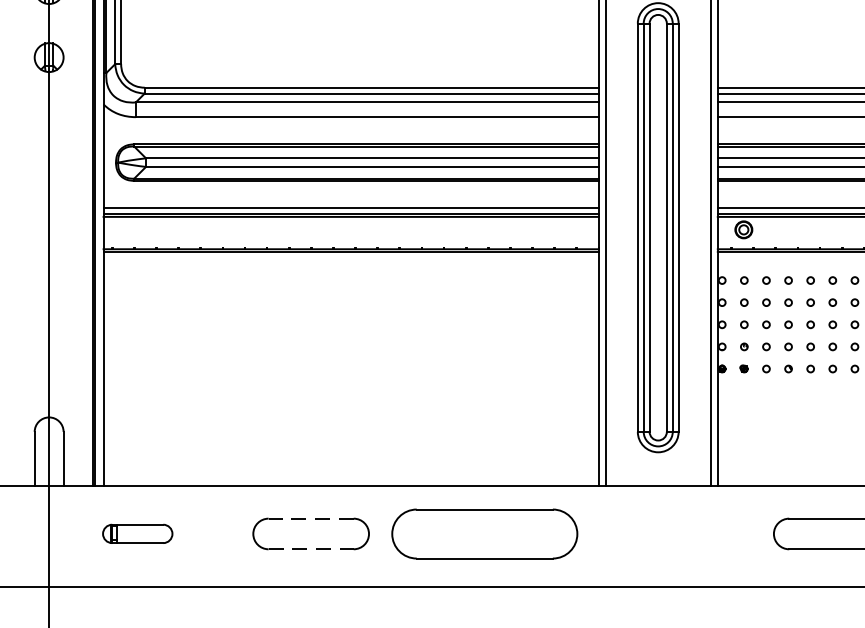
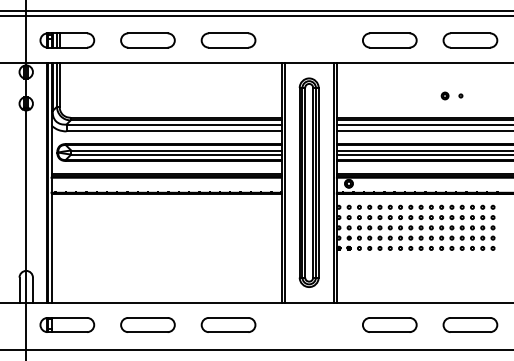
line: (310, 517) -> (147, 317), dashed -> solid
part: (137, 532) -> (67, 324), size x1.67
part: (484, 532) -> (228, 324), size x0.62
line: (310, 550) -> (147, 332), dashed -> solid

